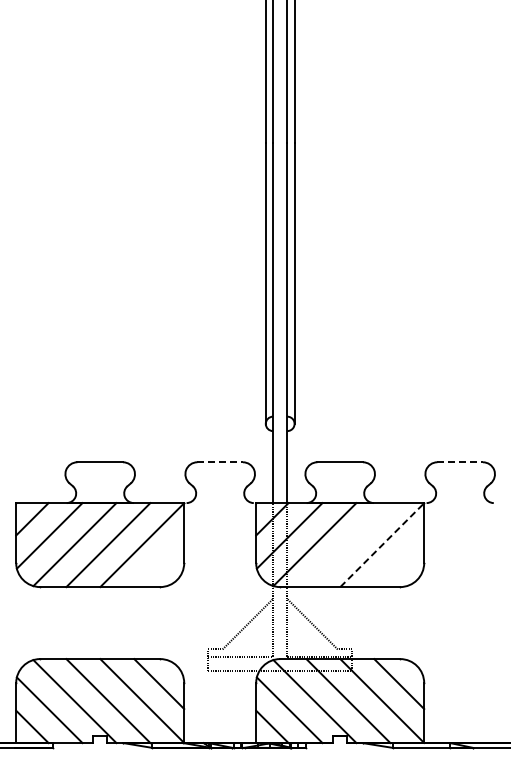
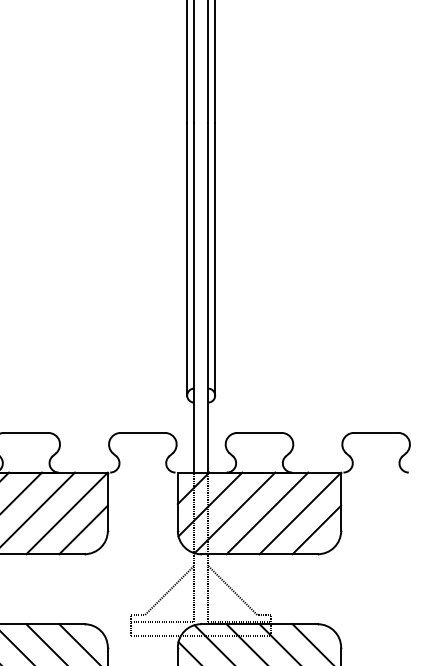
line: (220, 462) -> (143, 433), dashed -> solid
line: (460, 462) -> (376, 433), dashed -> solid
line: (382, 544) -> (300, 512), dashed -> solid
line: (348, 545) -> (267, 513), added
line: (159, 562) -> (83, 530), added
line: (399, 562) -> (317, 530), added

